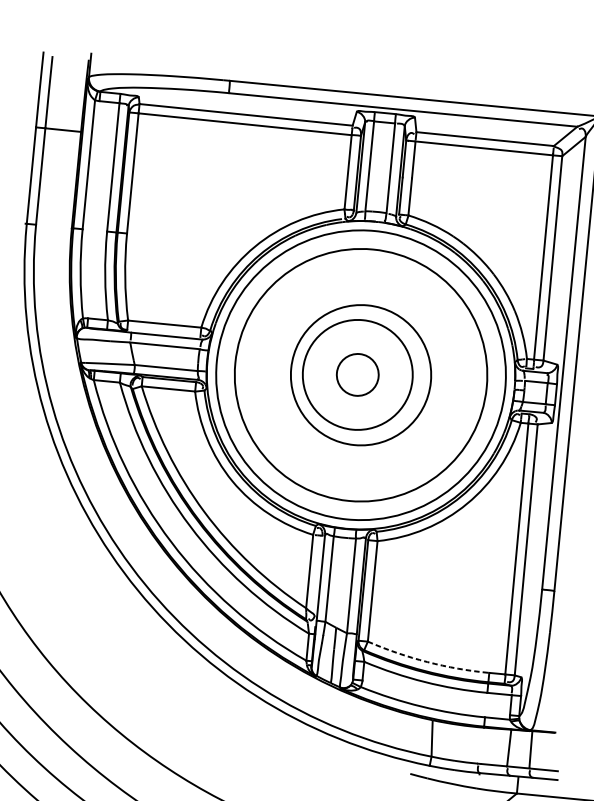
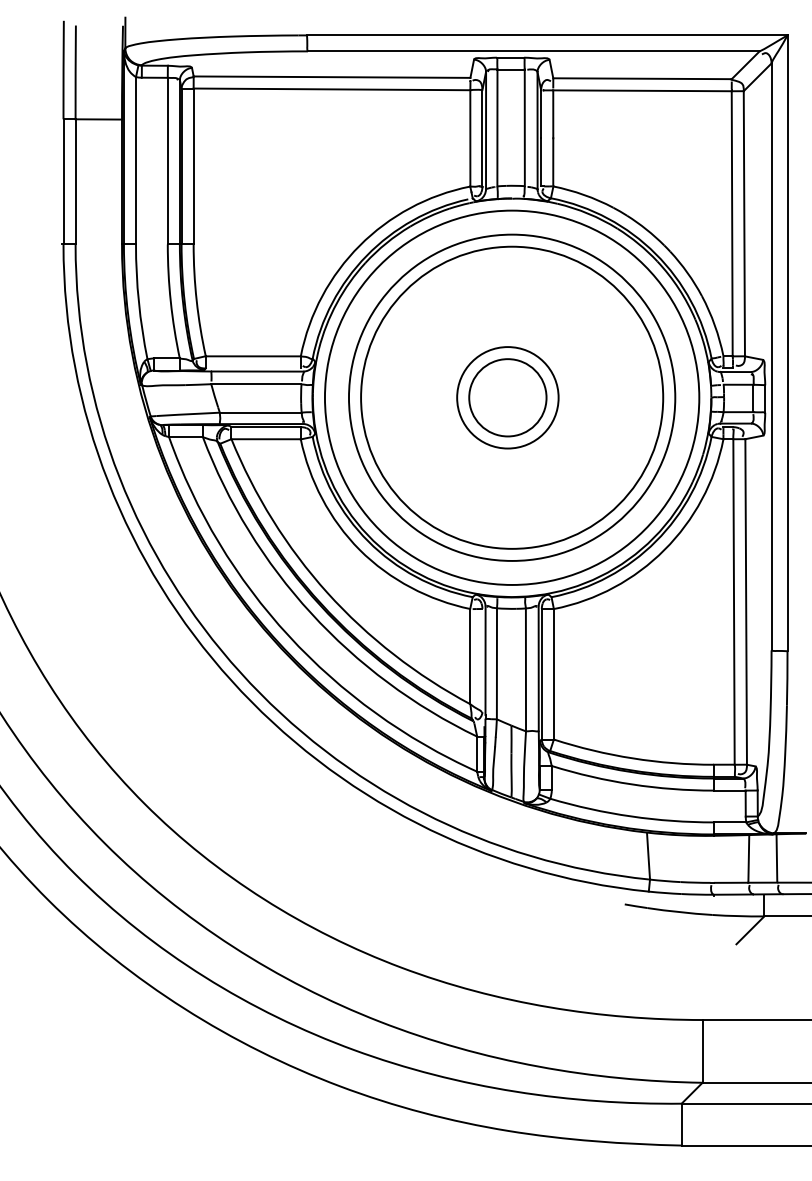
circle: (357, 374) -> (507, 397), size x0.71
circle: (357, 374) -> (507, 397), size x1.43
circle: (361, 375) -> (512, 397), size x1.67
arc: (427, 662) -> (632, 758), dashed -> solid

